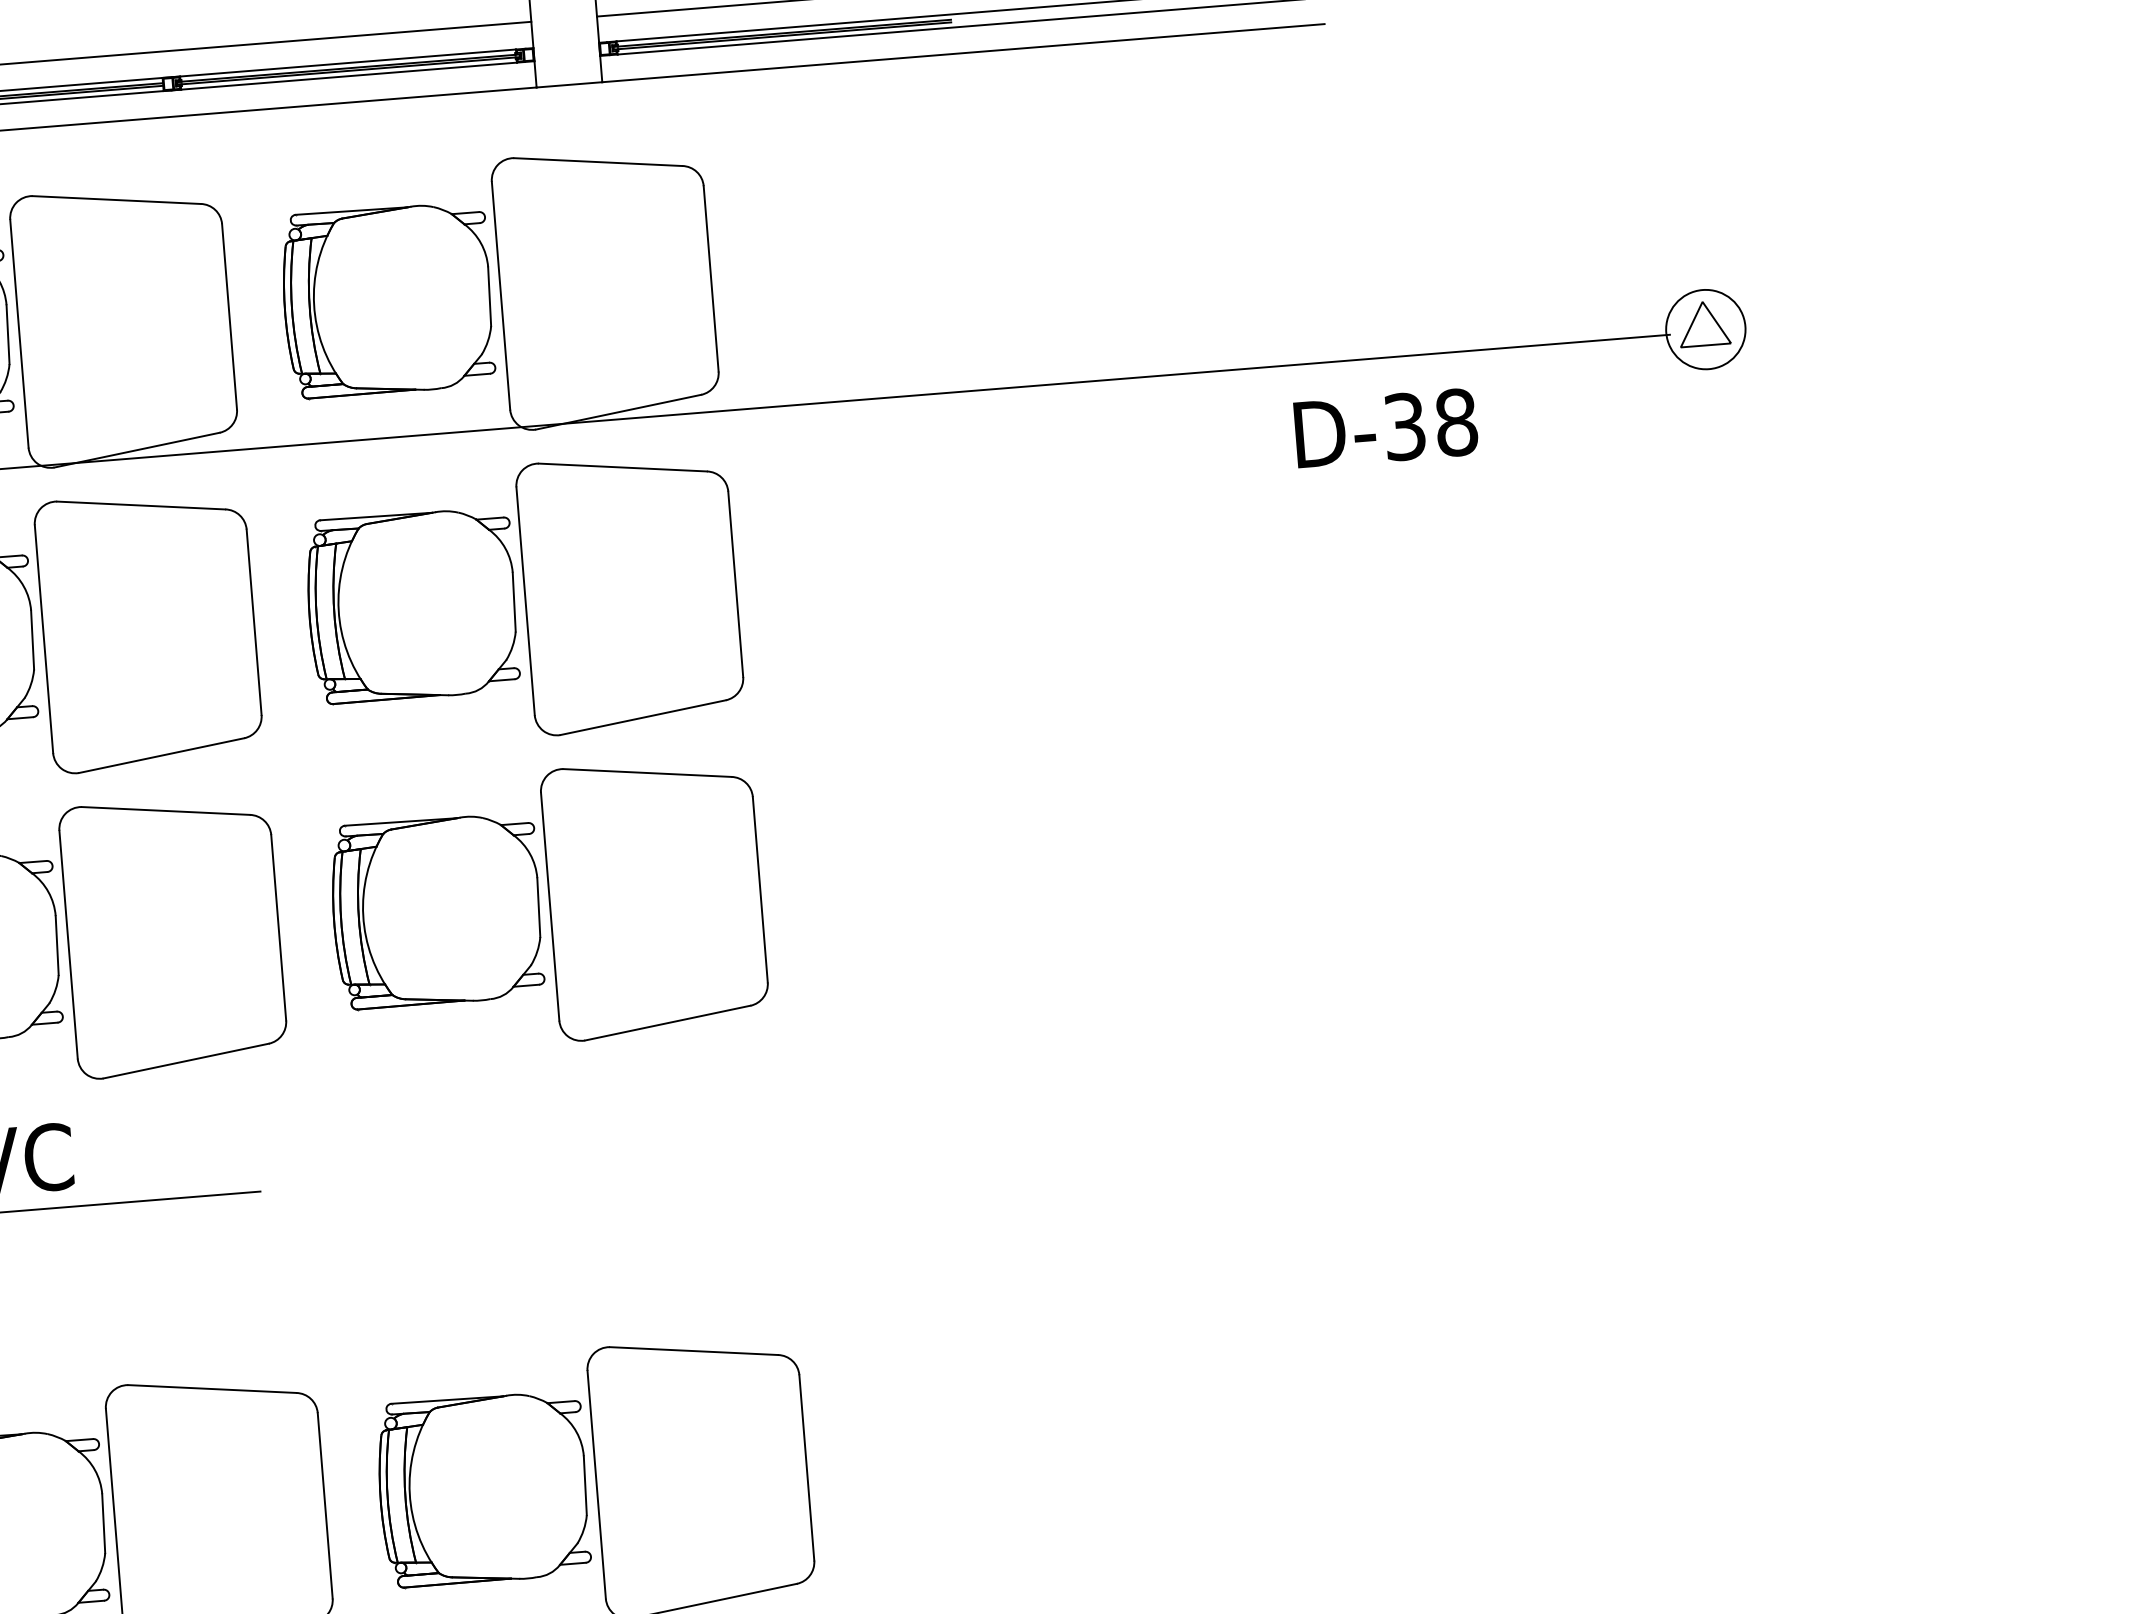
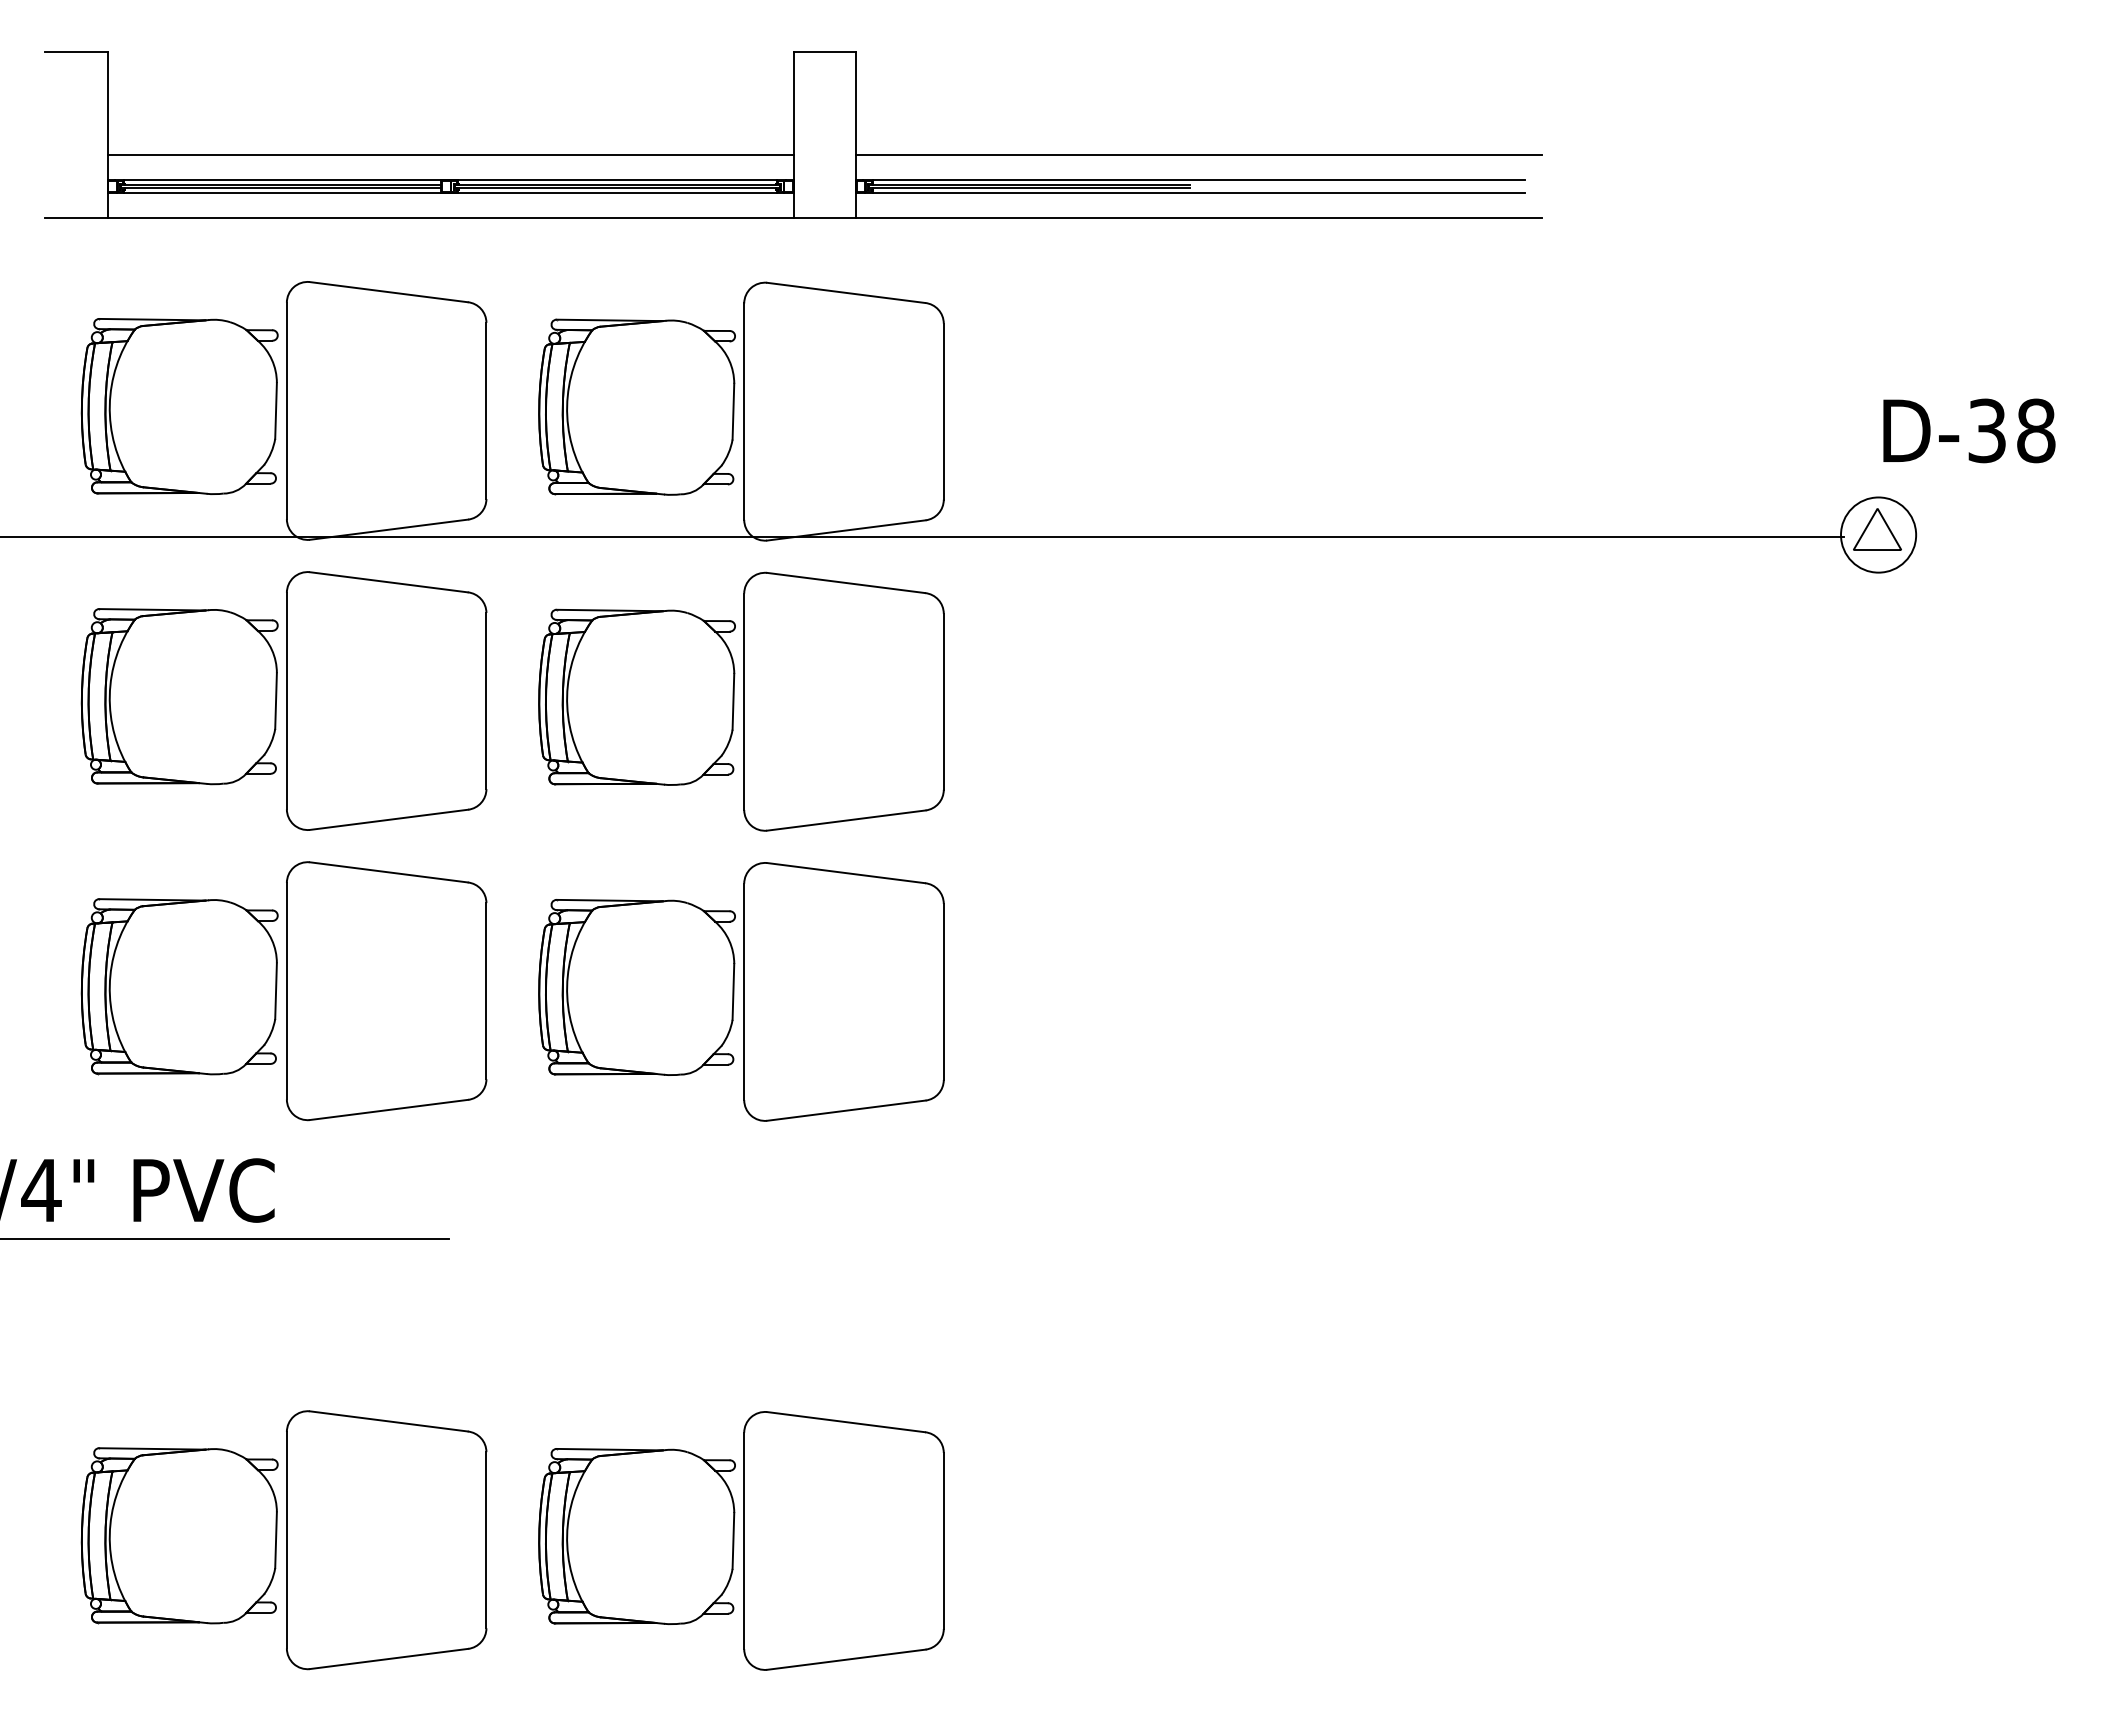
text: (1386, 427) -> (1969, 430), moved

